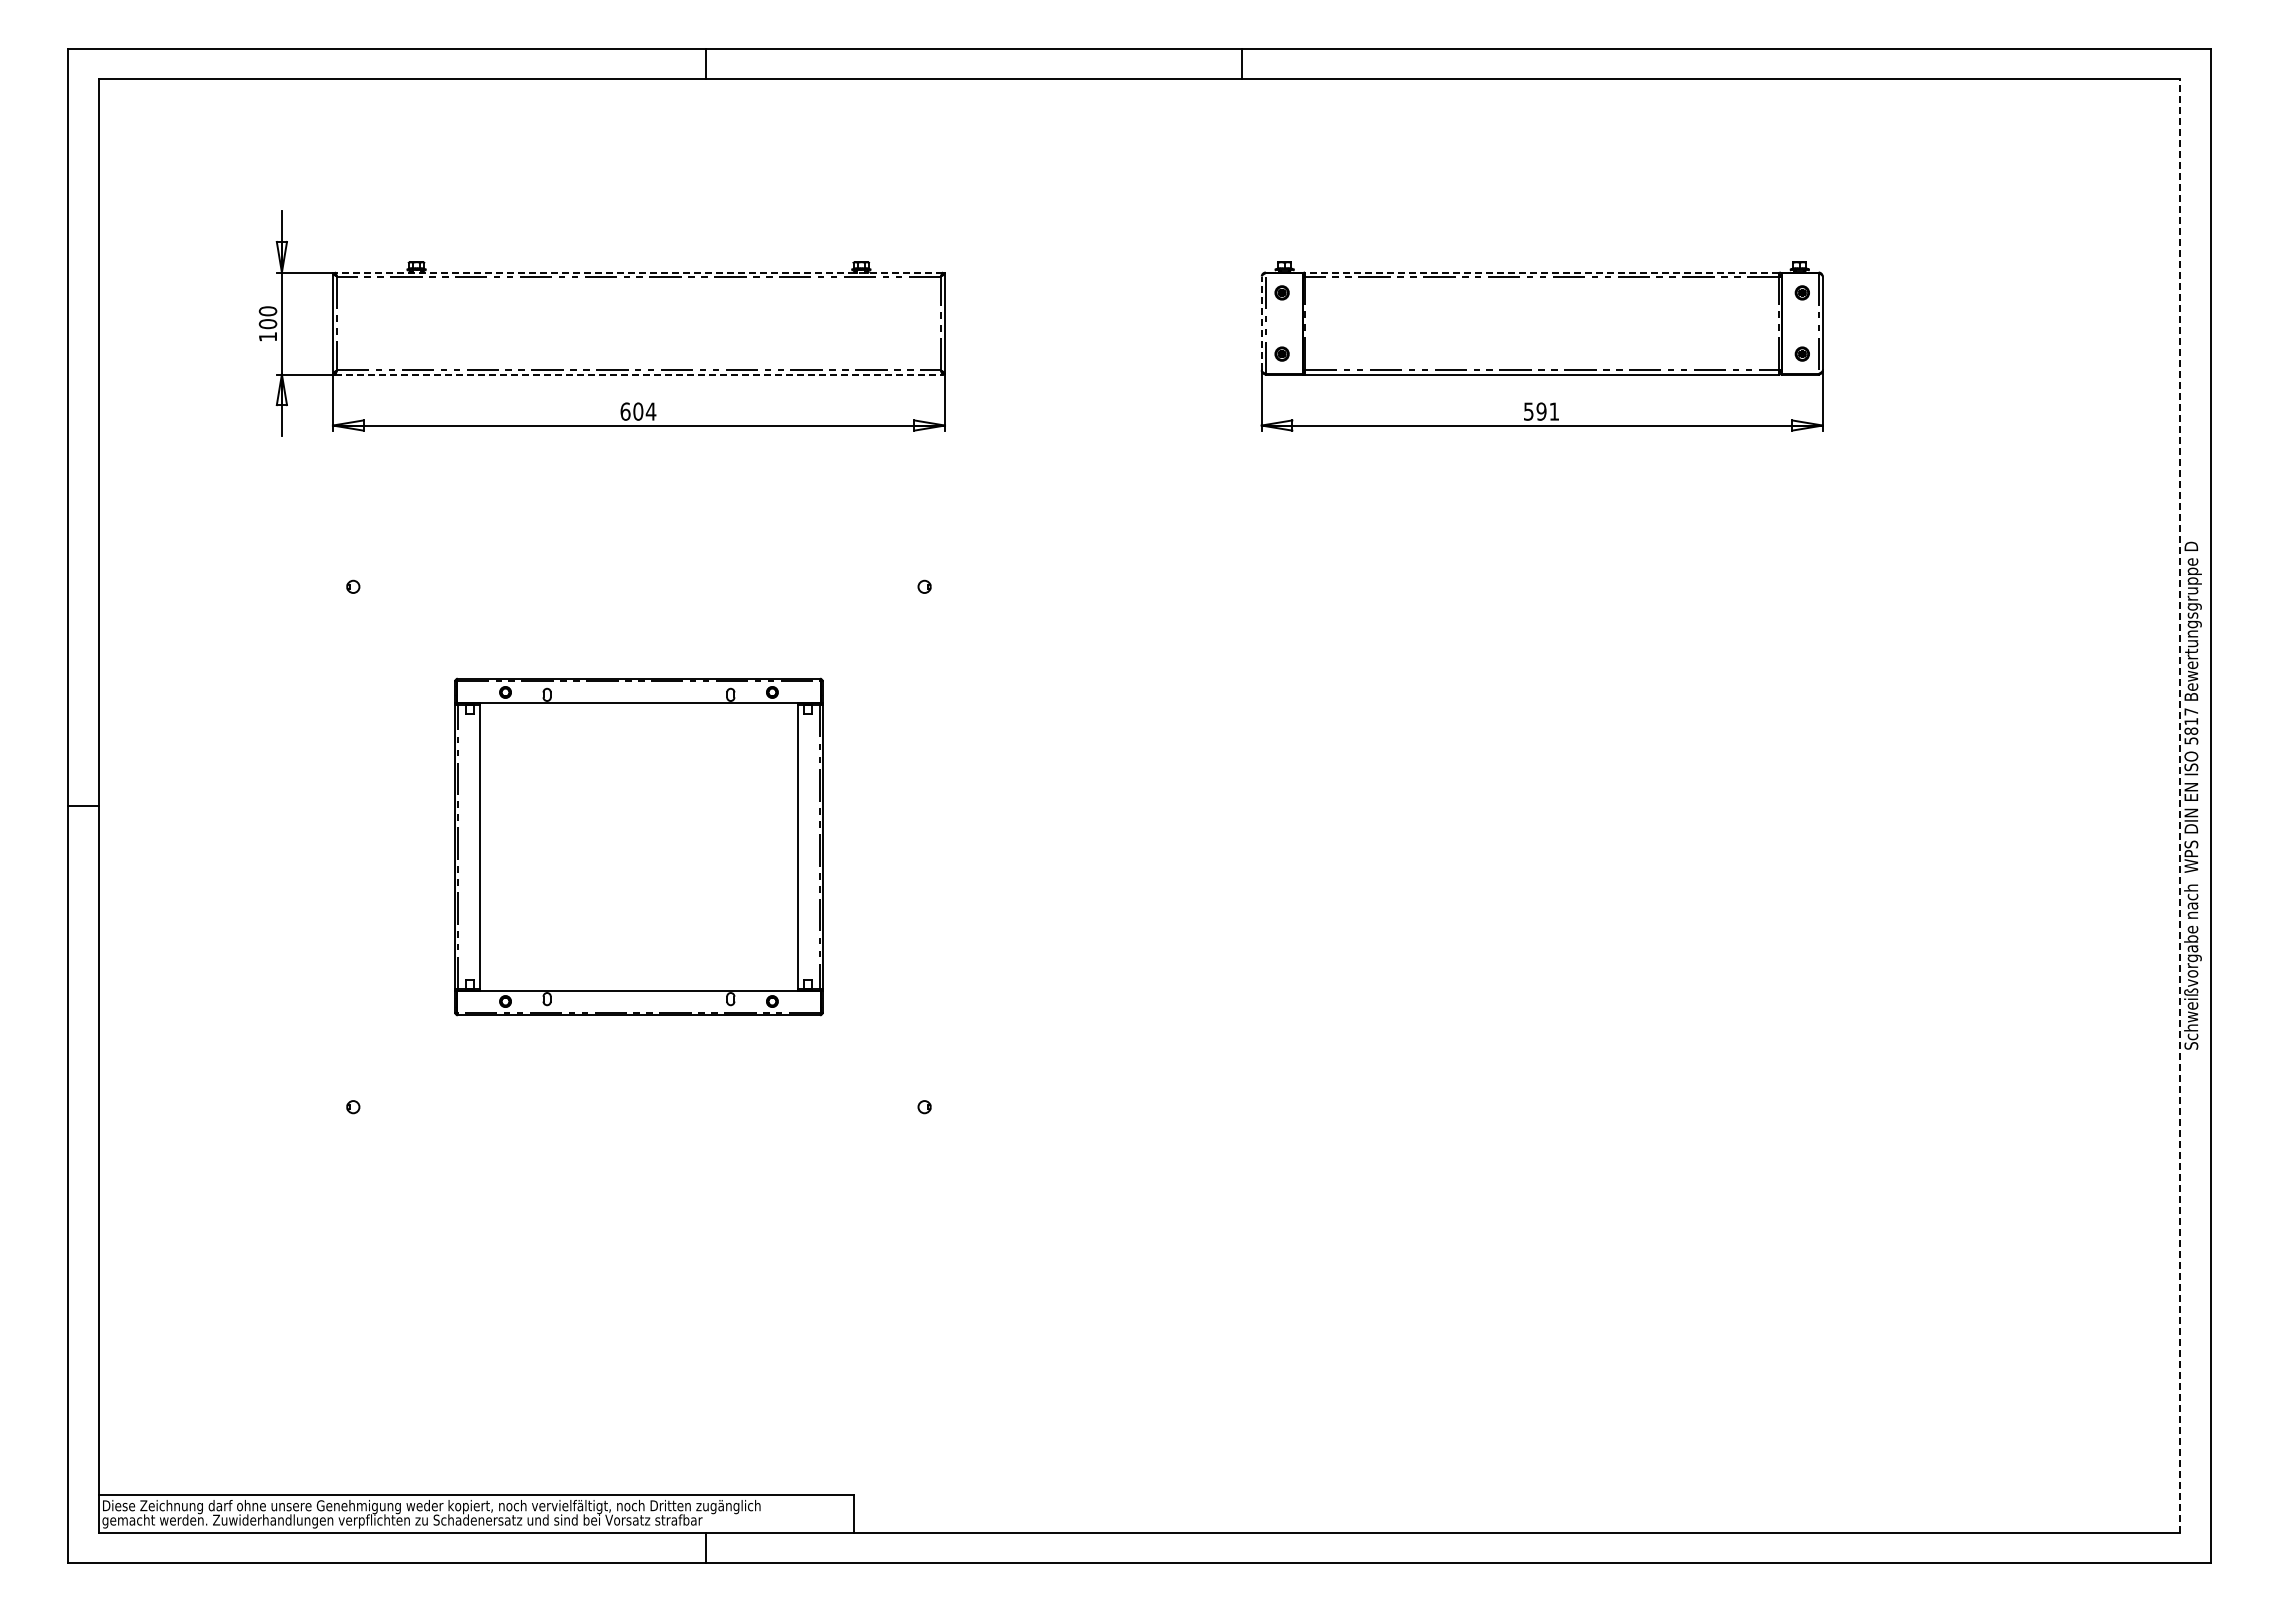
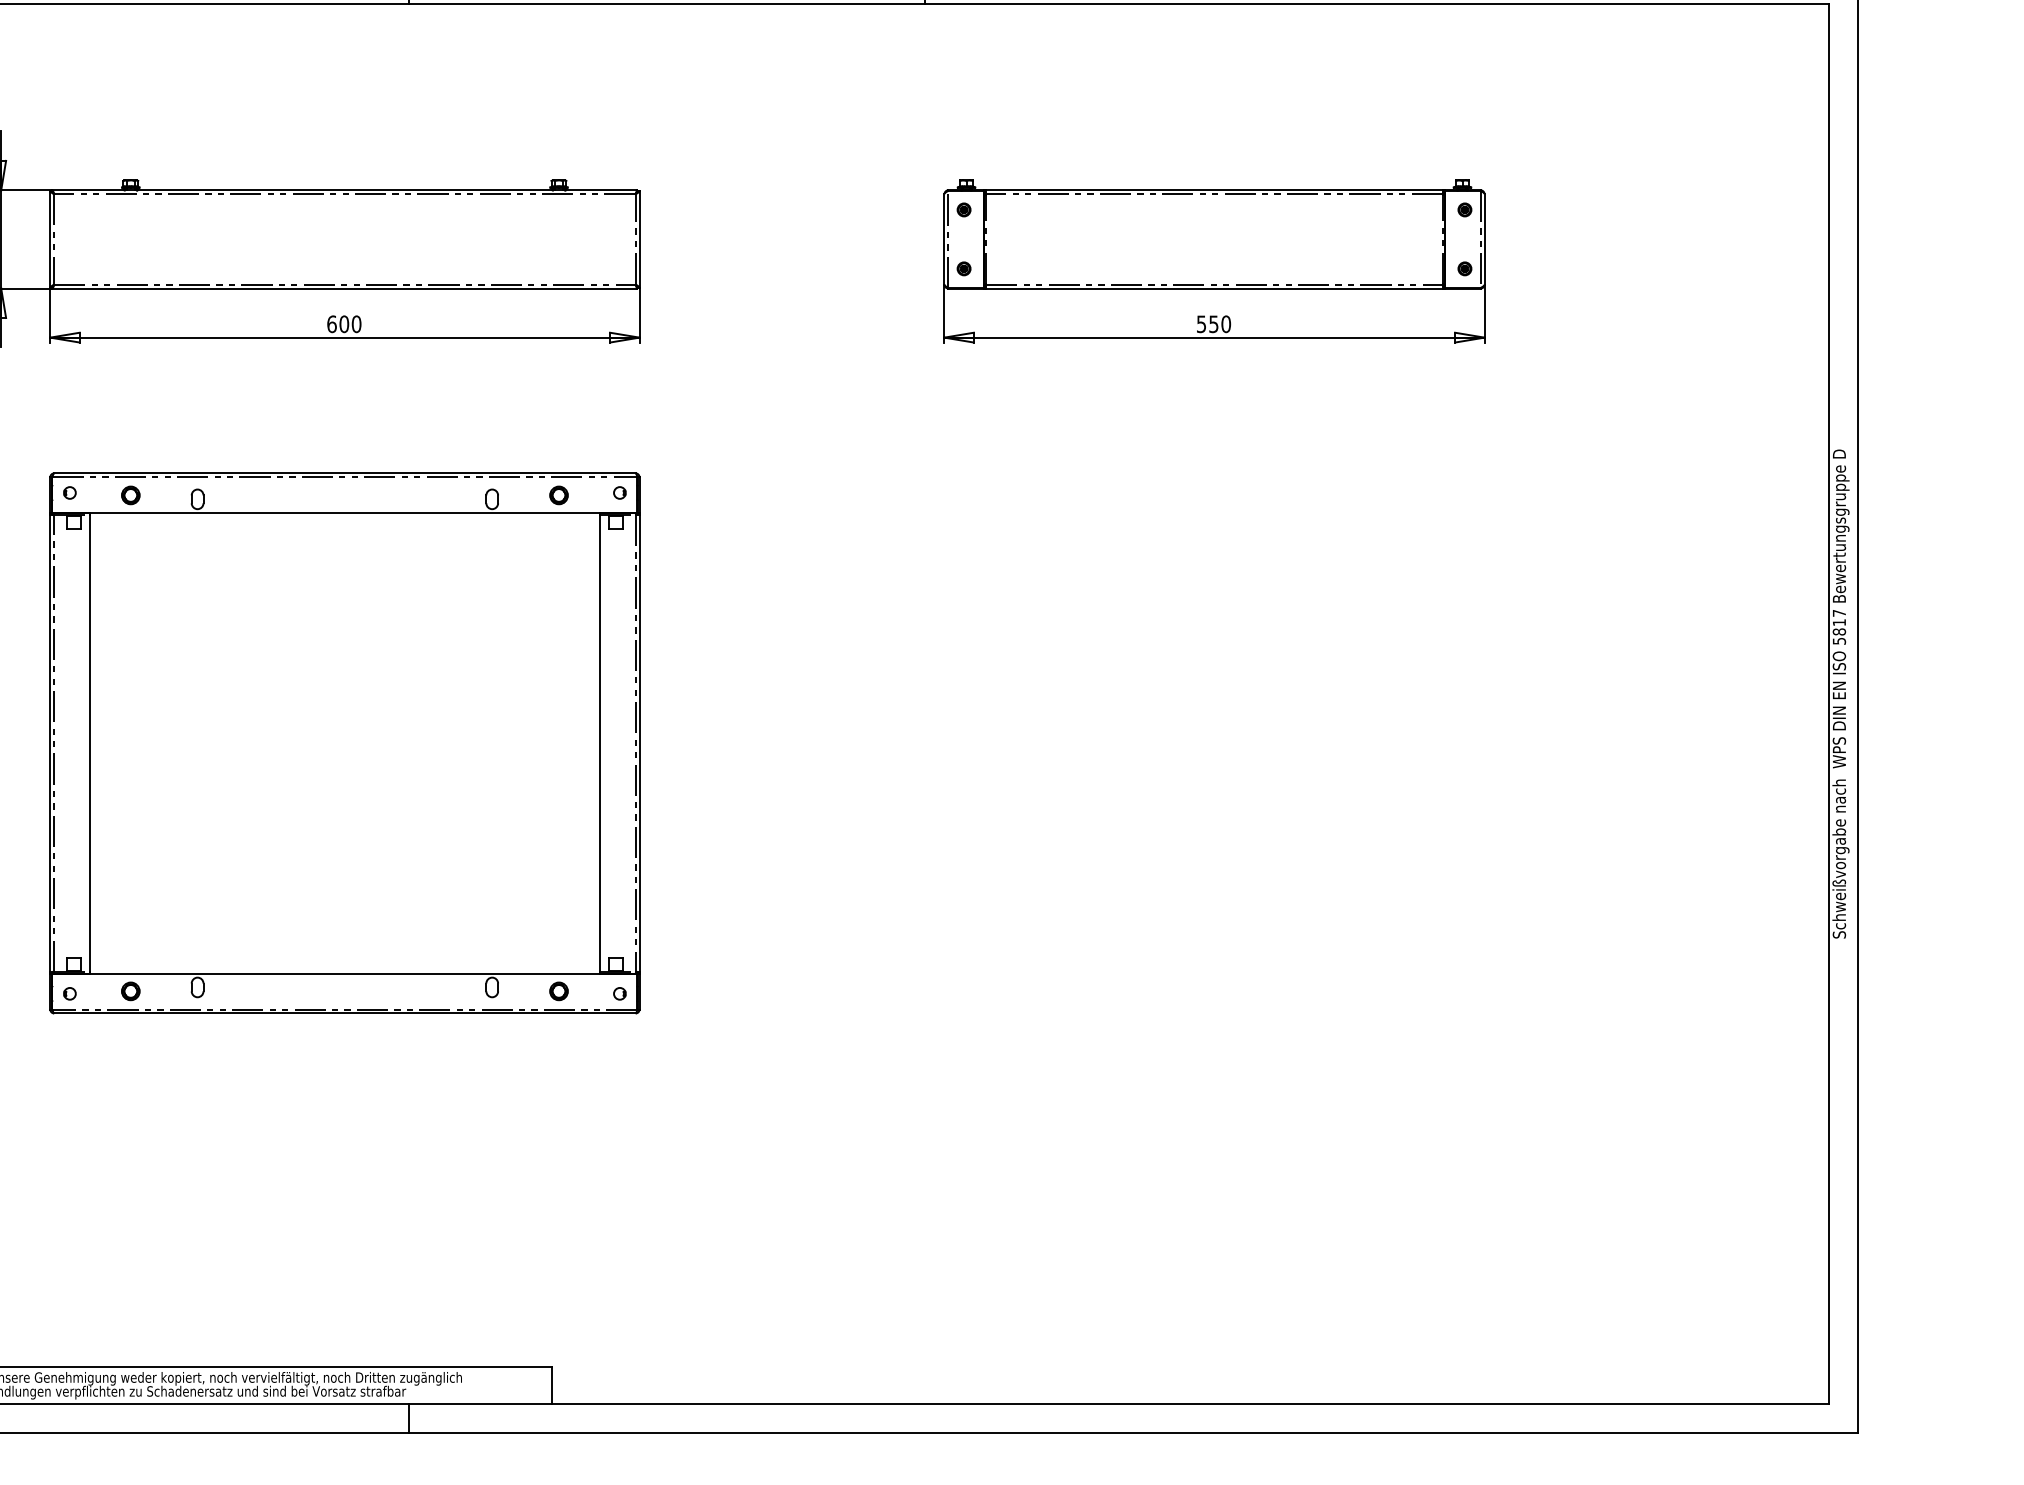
line: (638, 272) -> (344, 190), dashed -> solid
line: (1541, 272) -> (1213, 190), dashed -> solid
line: (1261, 323) -> (944, 239), dashed -> solid
line: (638, 374) -> (344, 288), dashed -> solid
text: (650, 411) -> (356, 324), 604 -> 600
text: (1547, 411) -> (1219, 324), 591 -> 550
line: (2180, 806) -> (1828, 704), dashed -> solid
part: (638, 846) -> (344, 742), size x1.67

